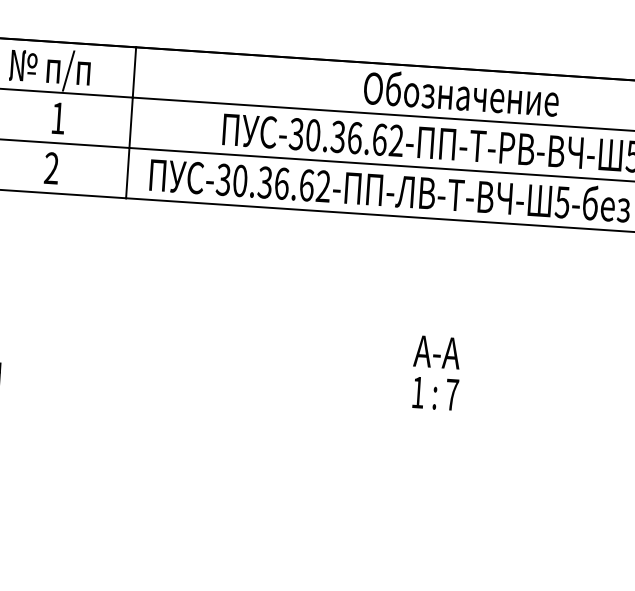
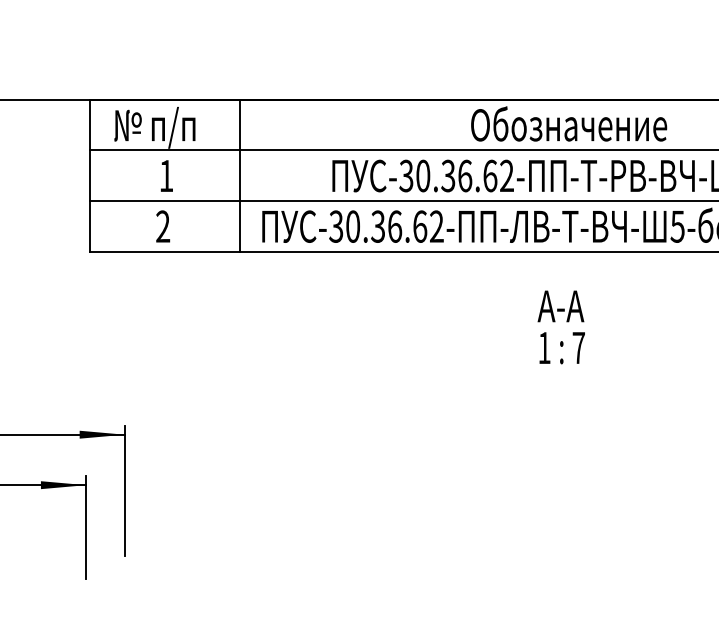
text: (435, 373) -> (560, 327), moved

